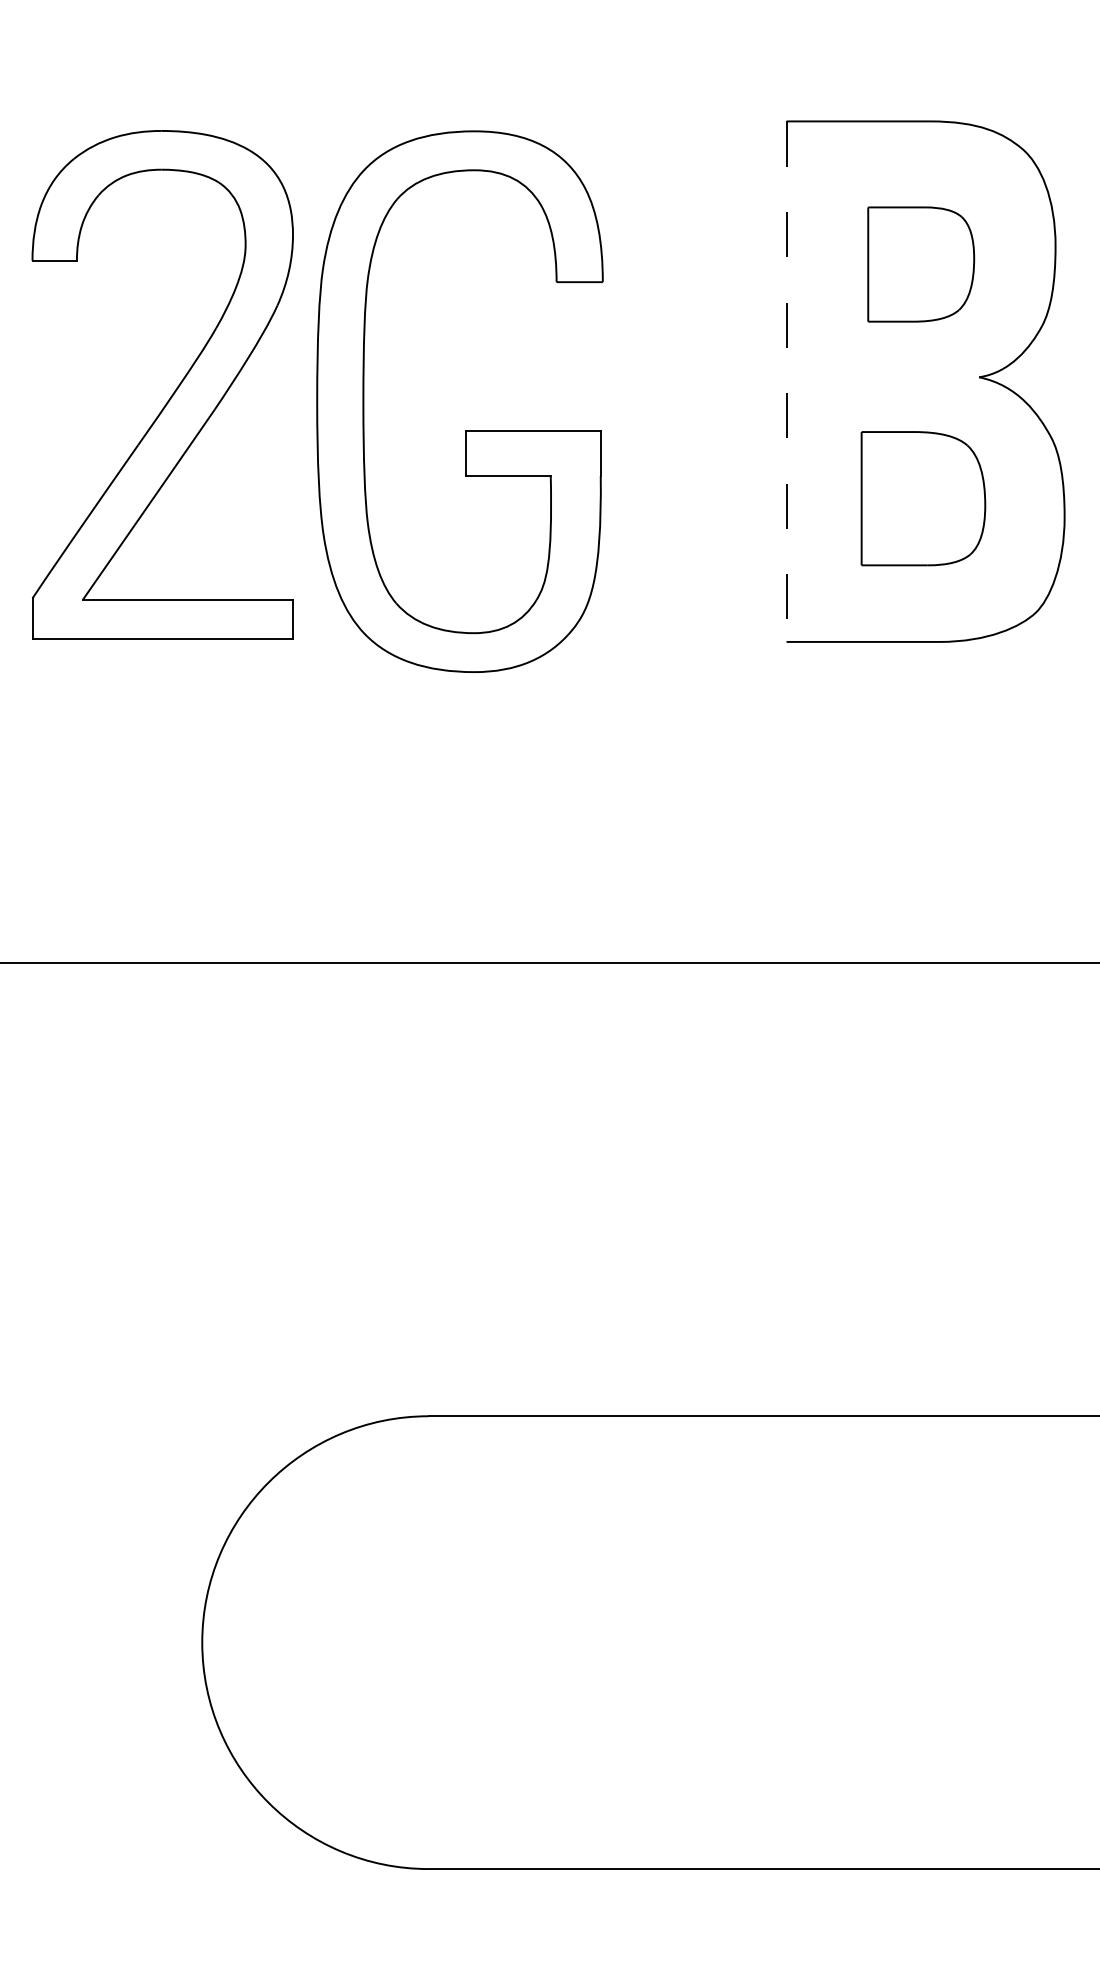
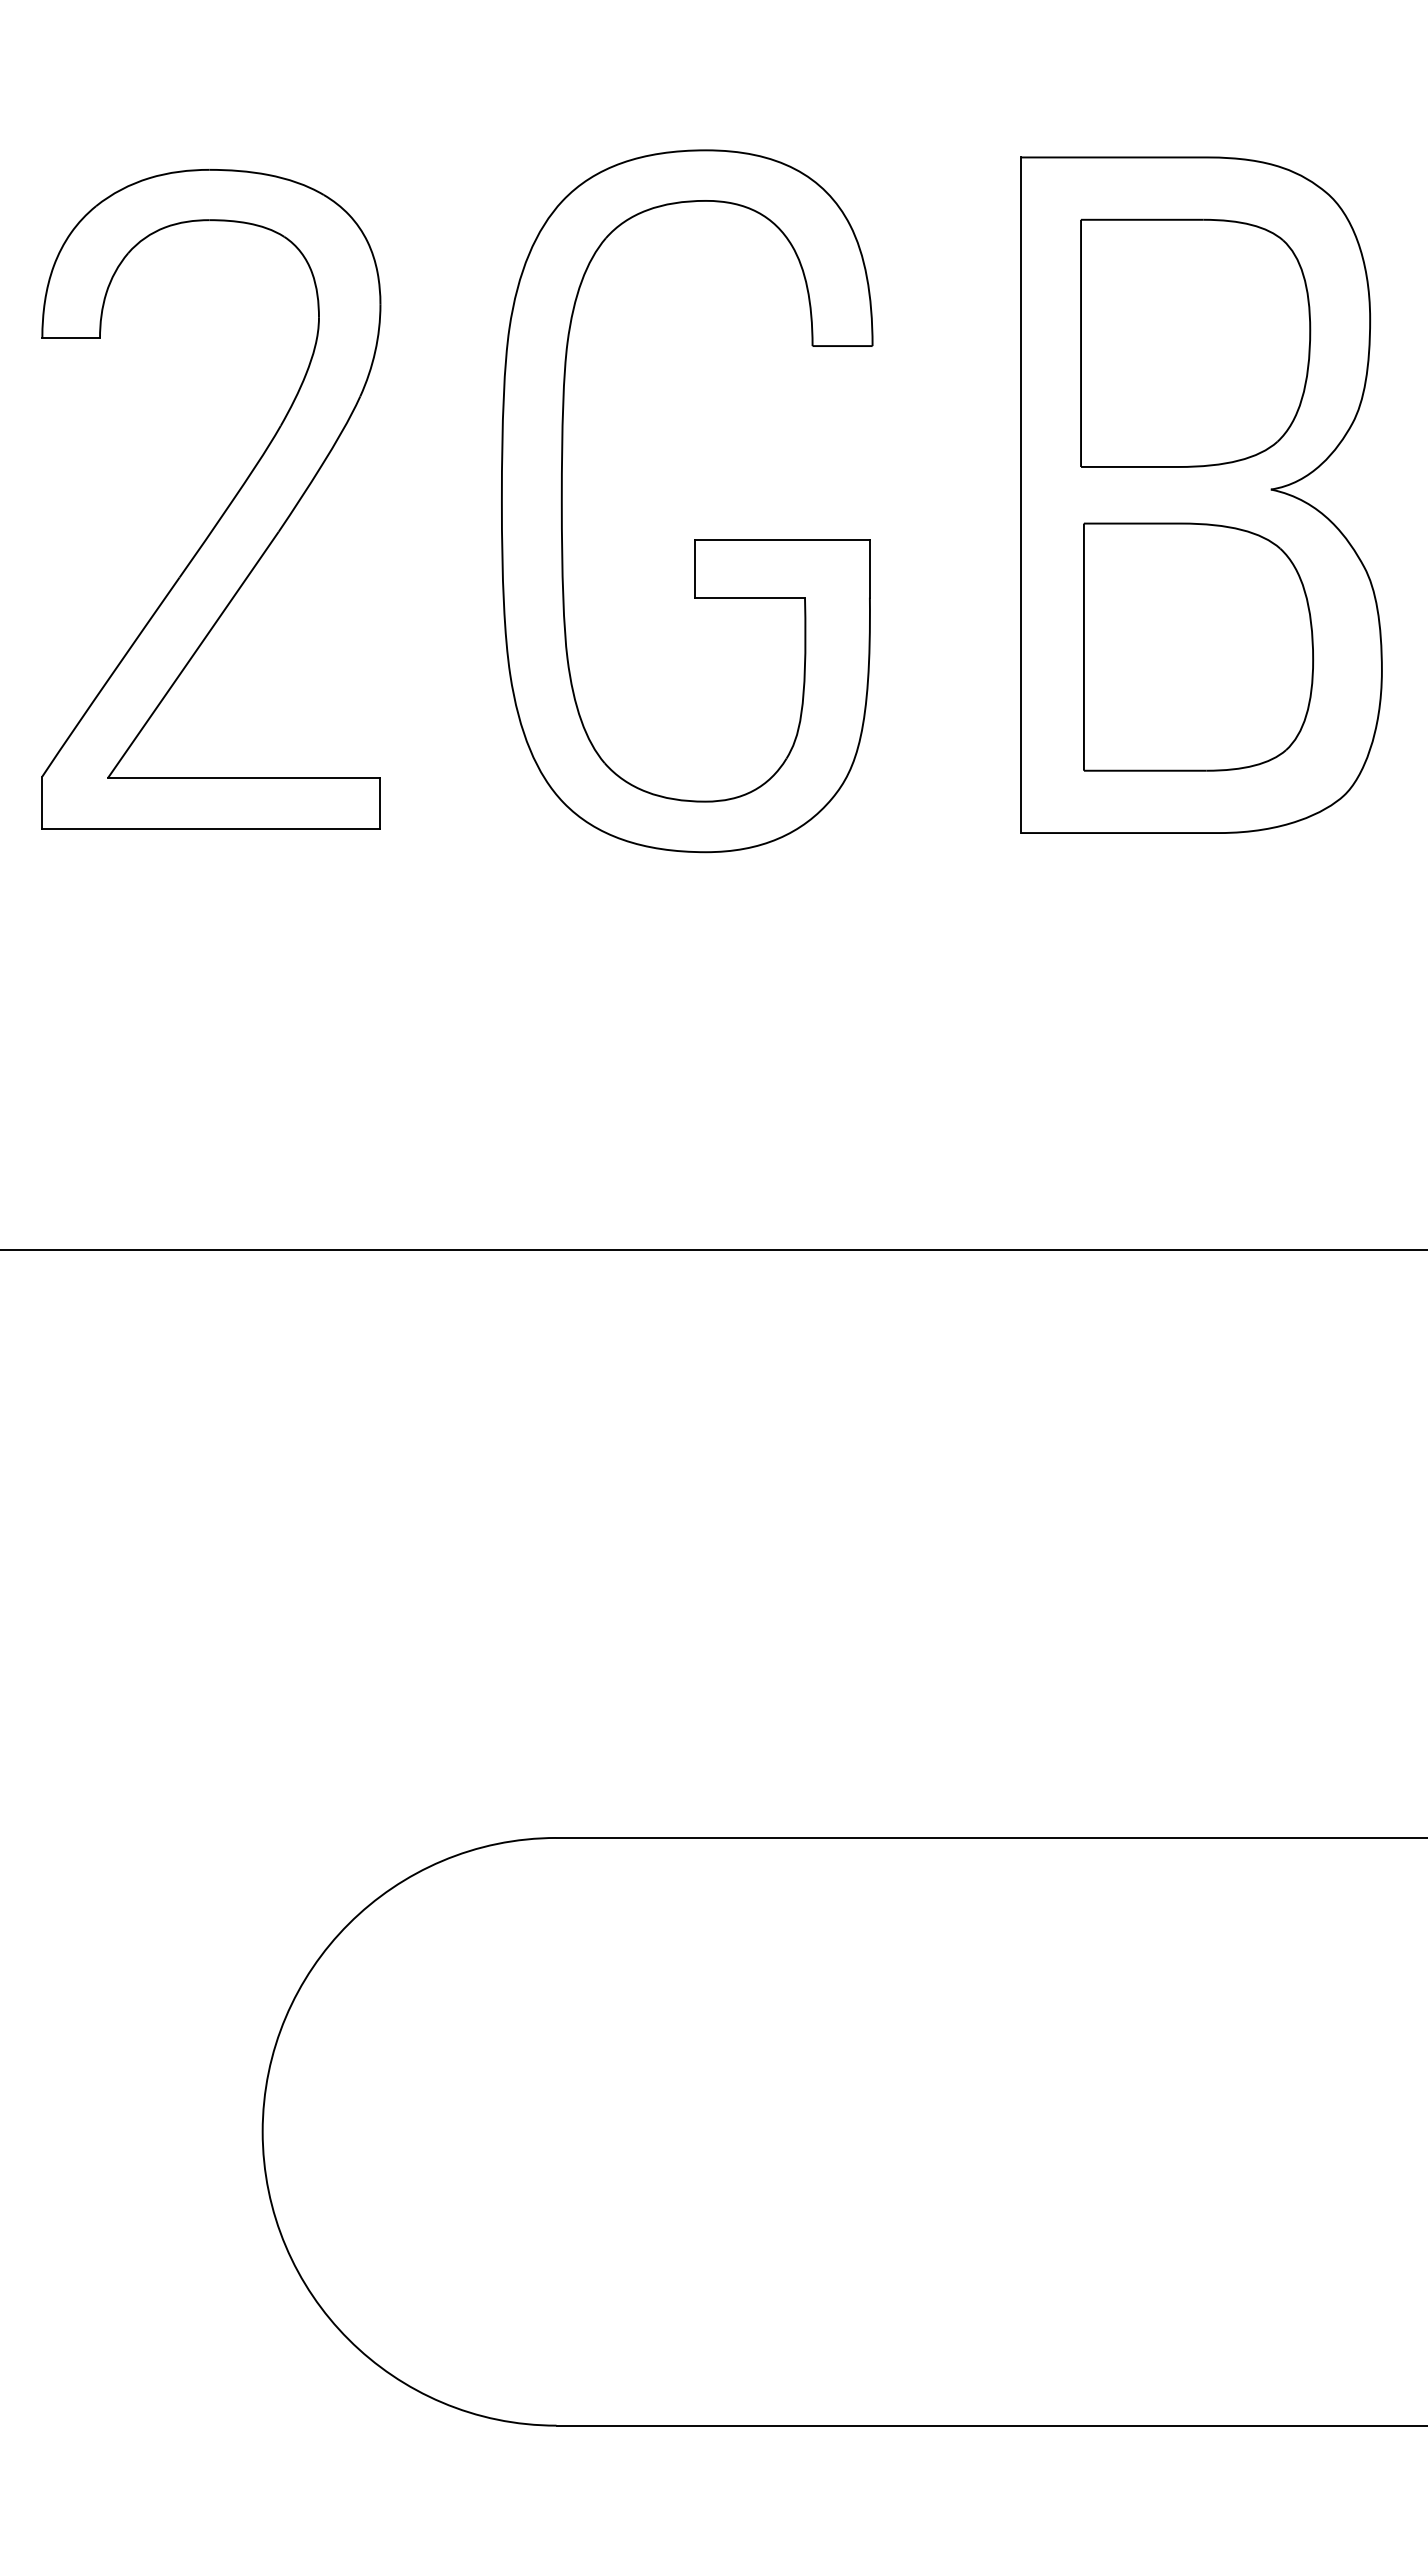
part: (920, 263) -> (1195, 342), size x1.67
line: (786, 381) -> (1021, 495), dashed -> solid
part: (465, 431) -> (694, 539), moved
part: (923, 498) -> (1198, 646), size x1.43

